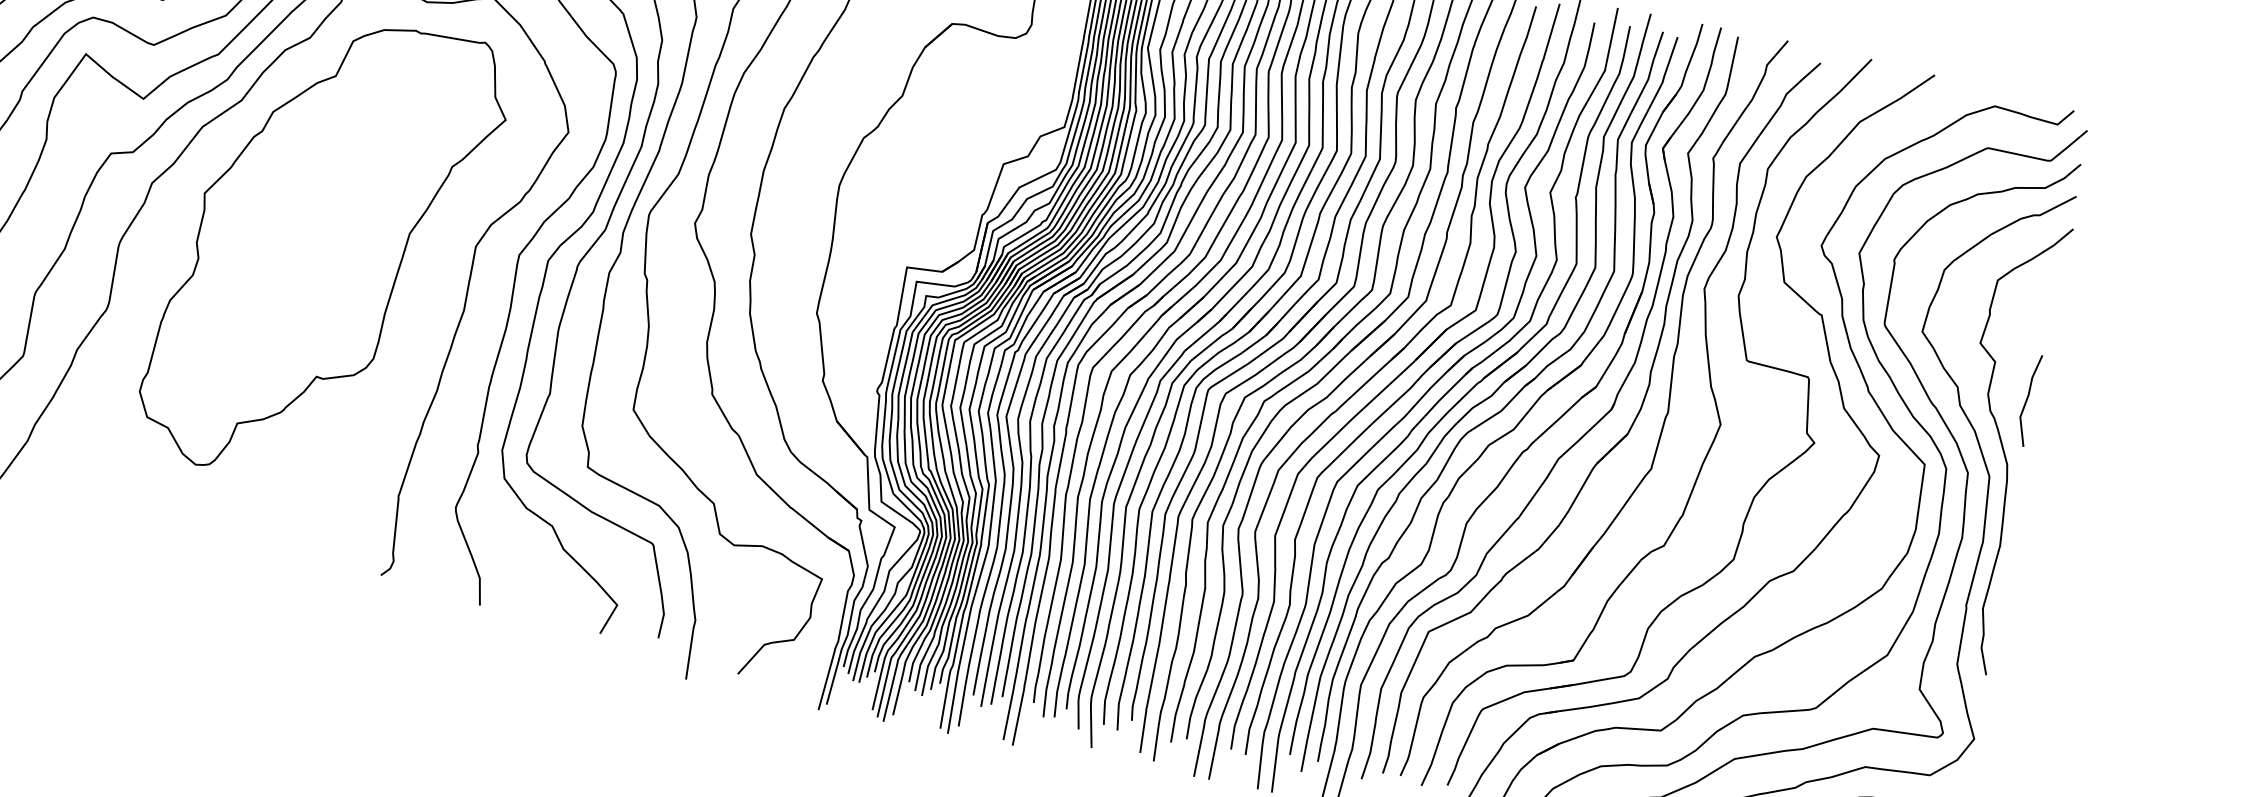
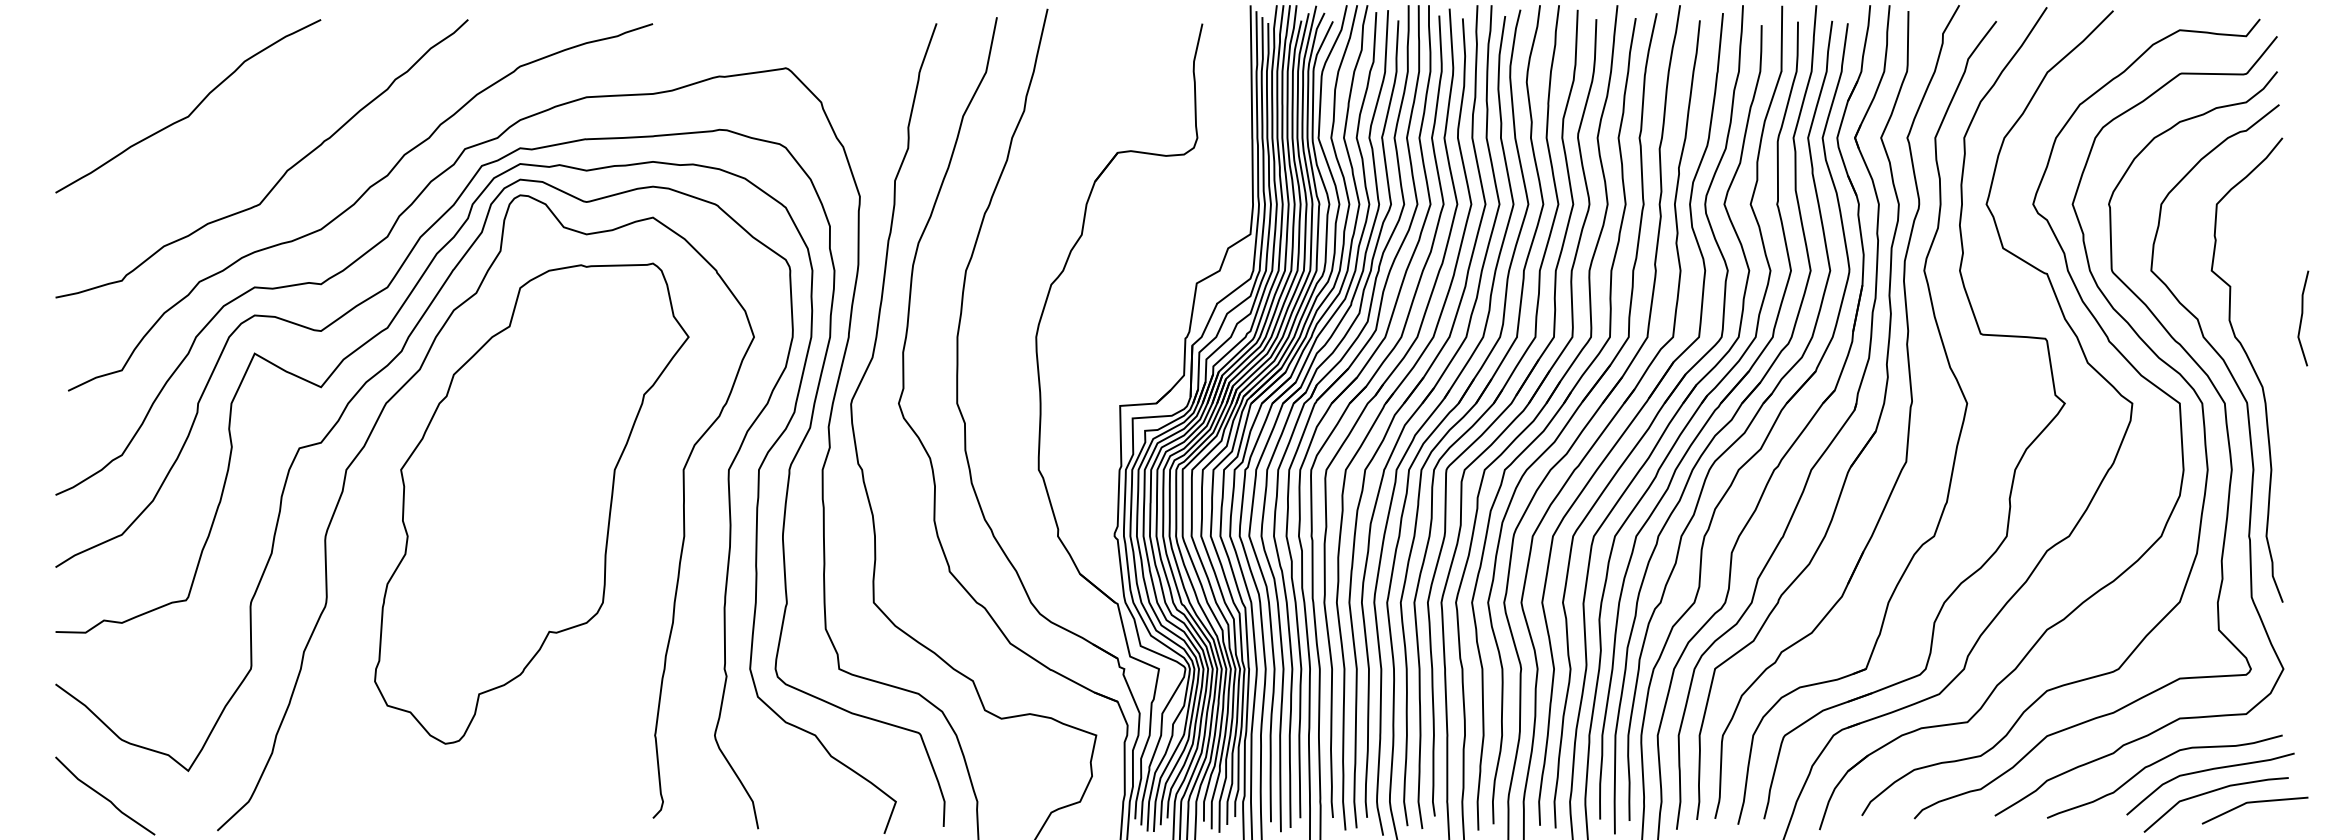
line: (2027, 400) -> (2302, 318), moved

